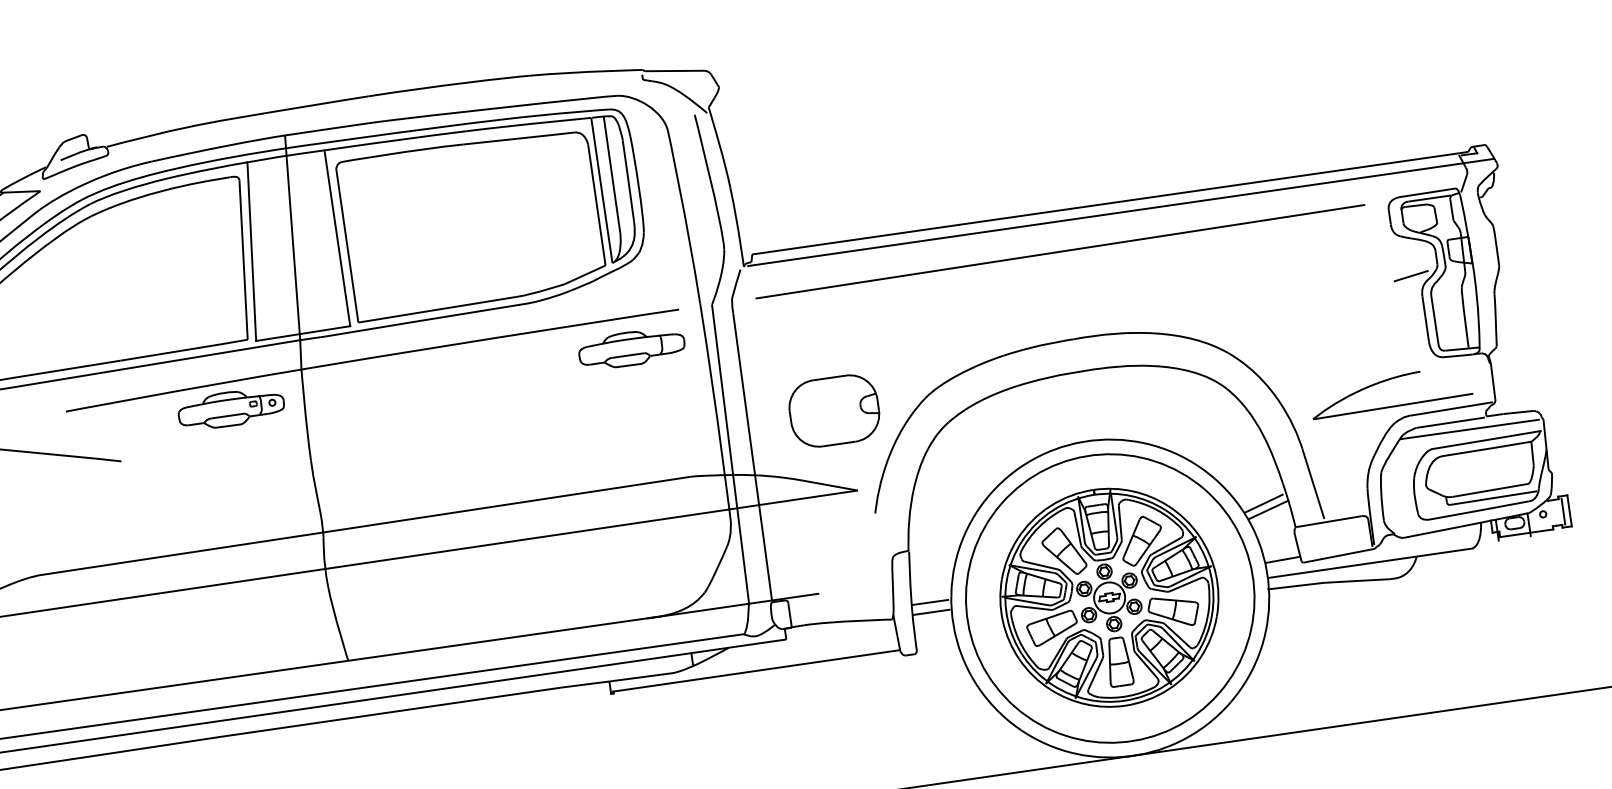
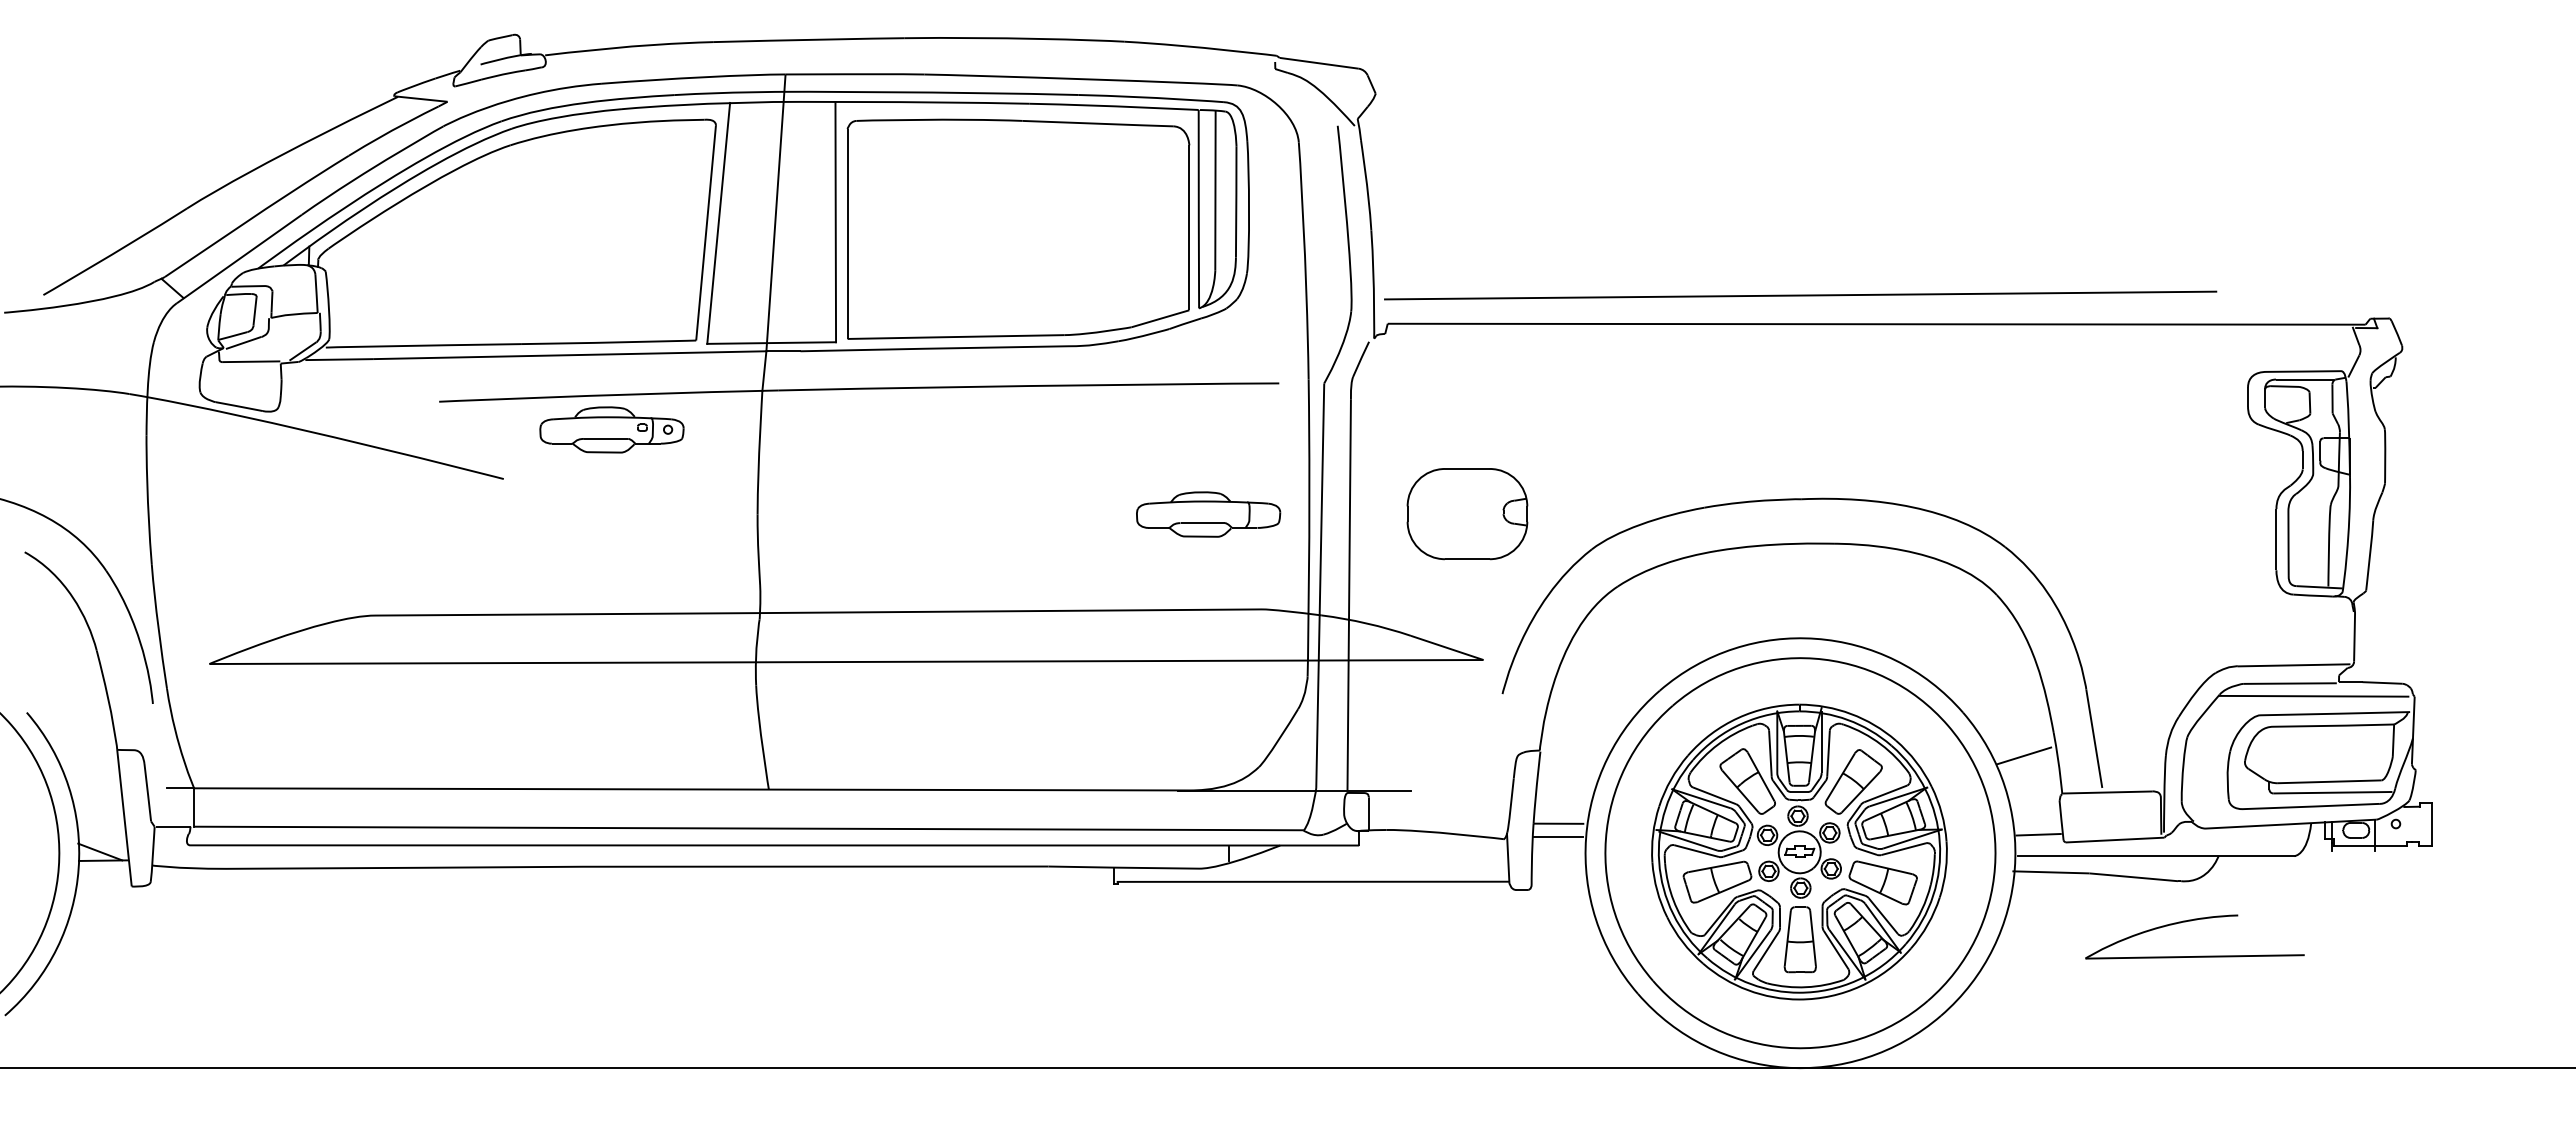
line: (1121, 212) -> (1889, 338), removed
line: (1060, 251) -> (1800, 295), moved
line: (1411, 275) -> (2265, 479), removed
part: (631, 348) -> (1208, 514), moved
part: (1386, 381) -> (2191, 921), moved
part: (230, 408) -> (611, 429), moved
part: (834, 411) -> (1467, 514), moved
line: (1268, 509) -> (2029, 764), removed
line: (1563, 511) -> (2423, 823), removed

